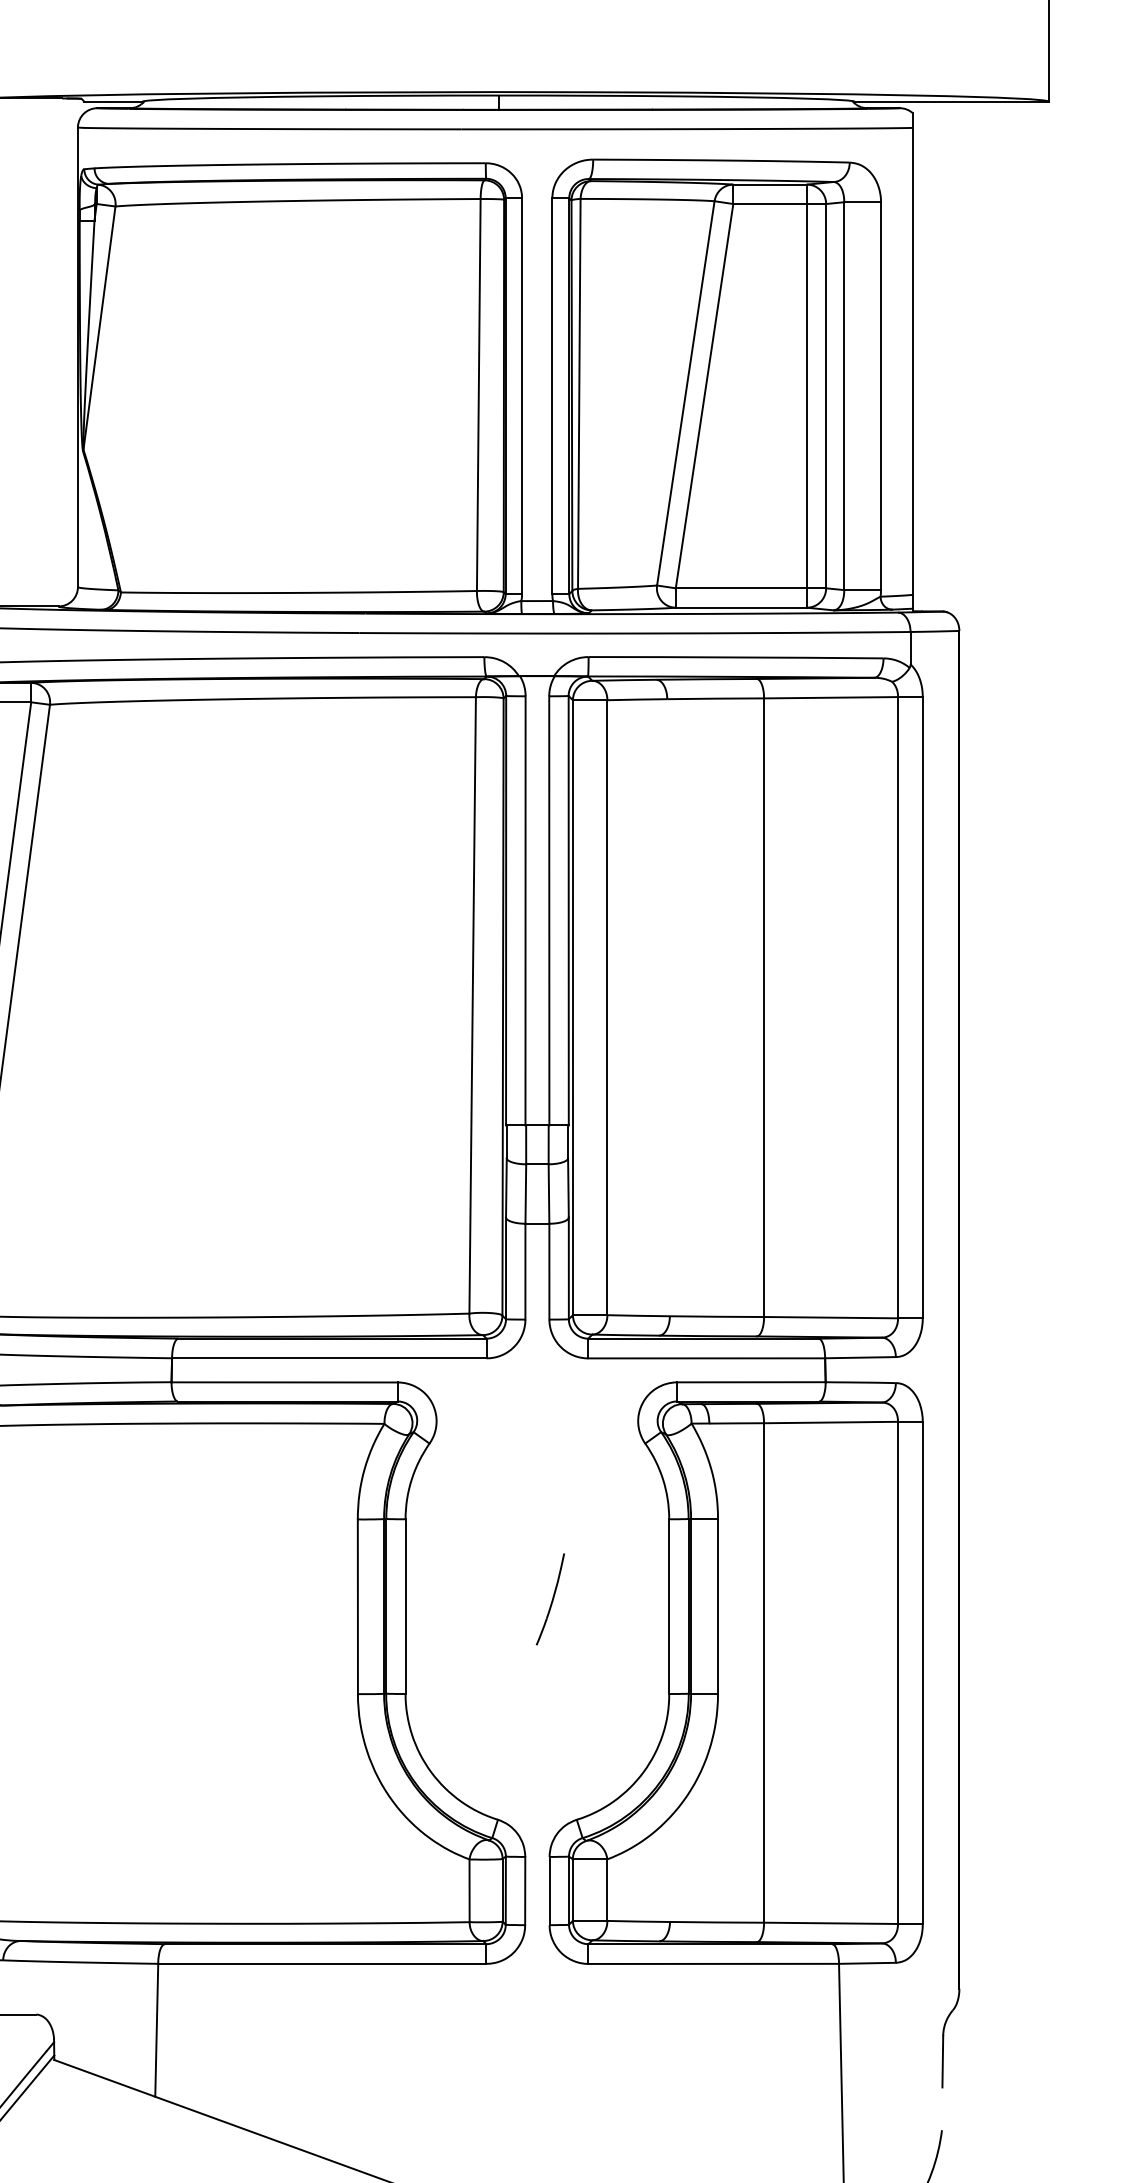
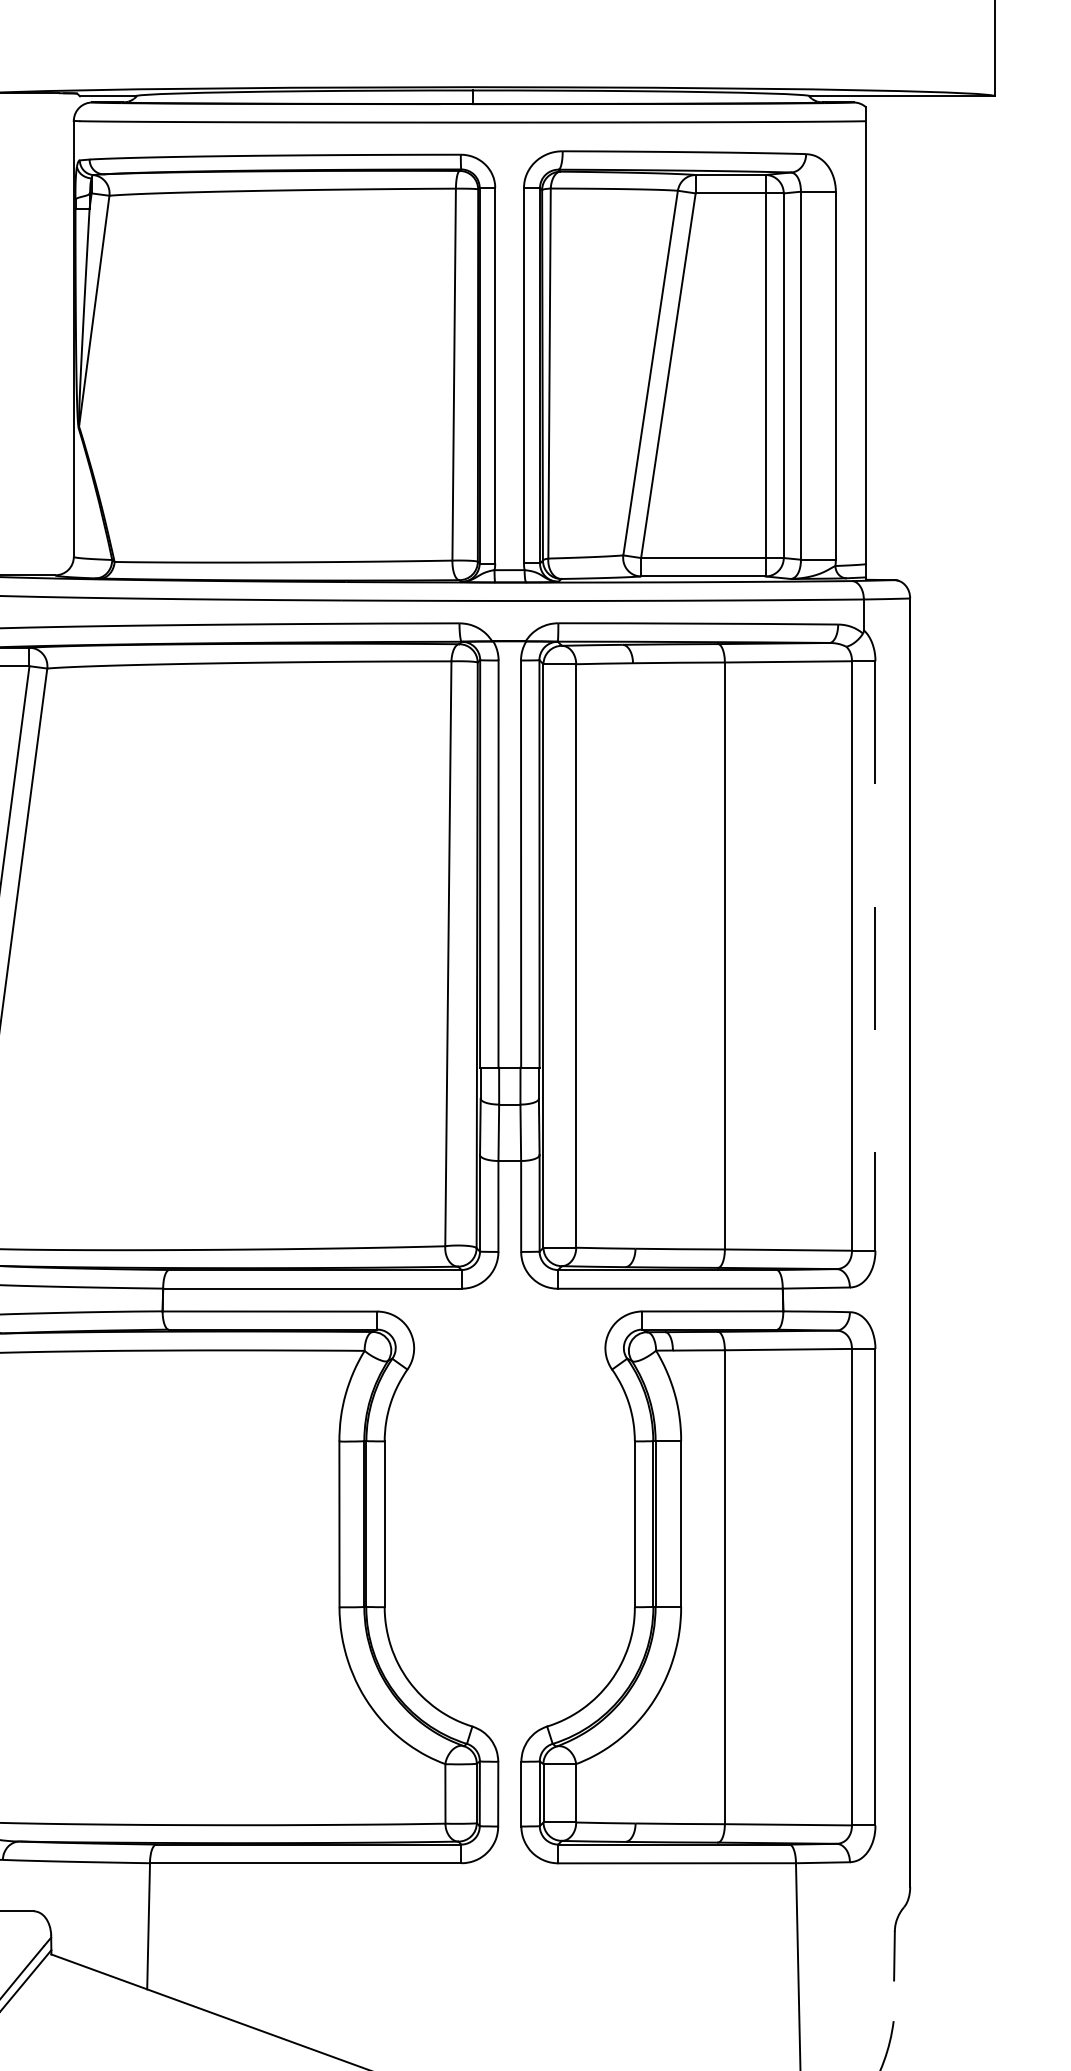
line: (922, 1007) -> (875, 955), solid -> dashed
part: (549, 1599) -> (521, 1517), removed

